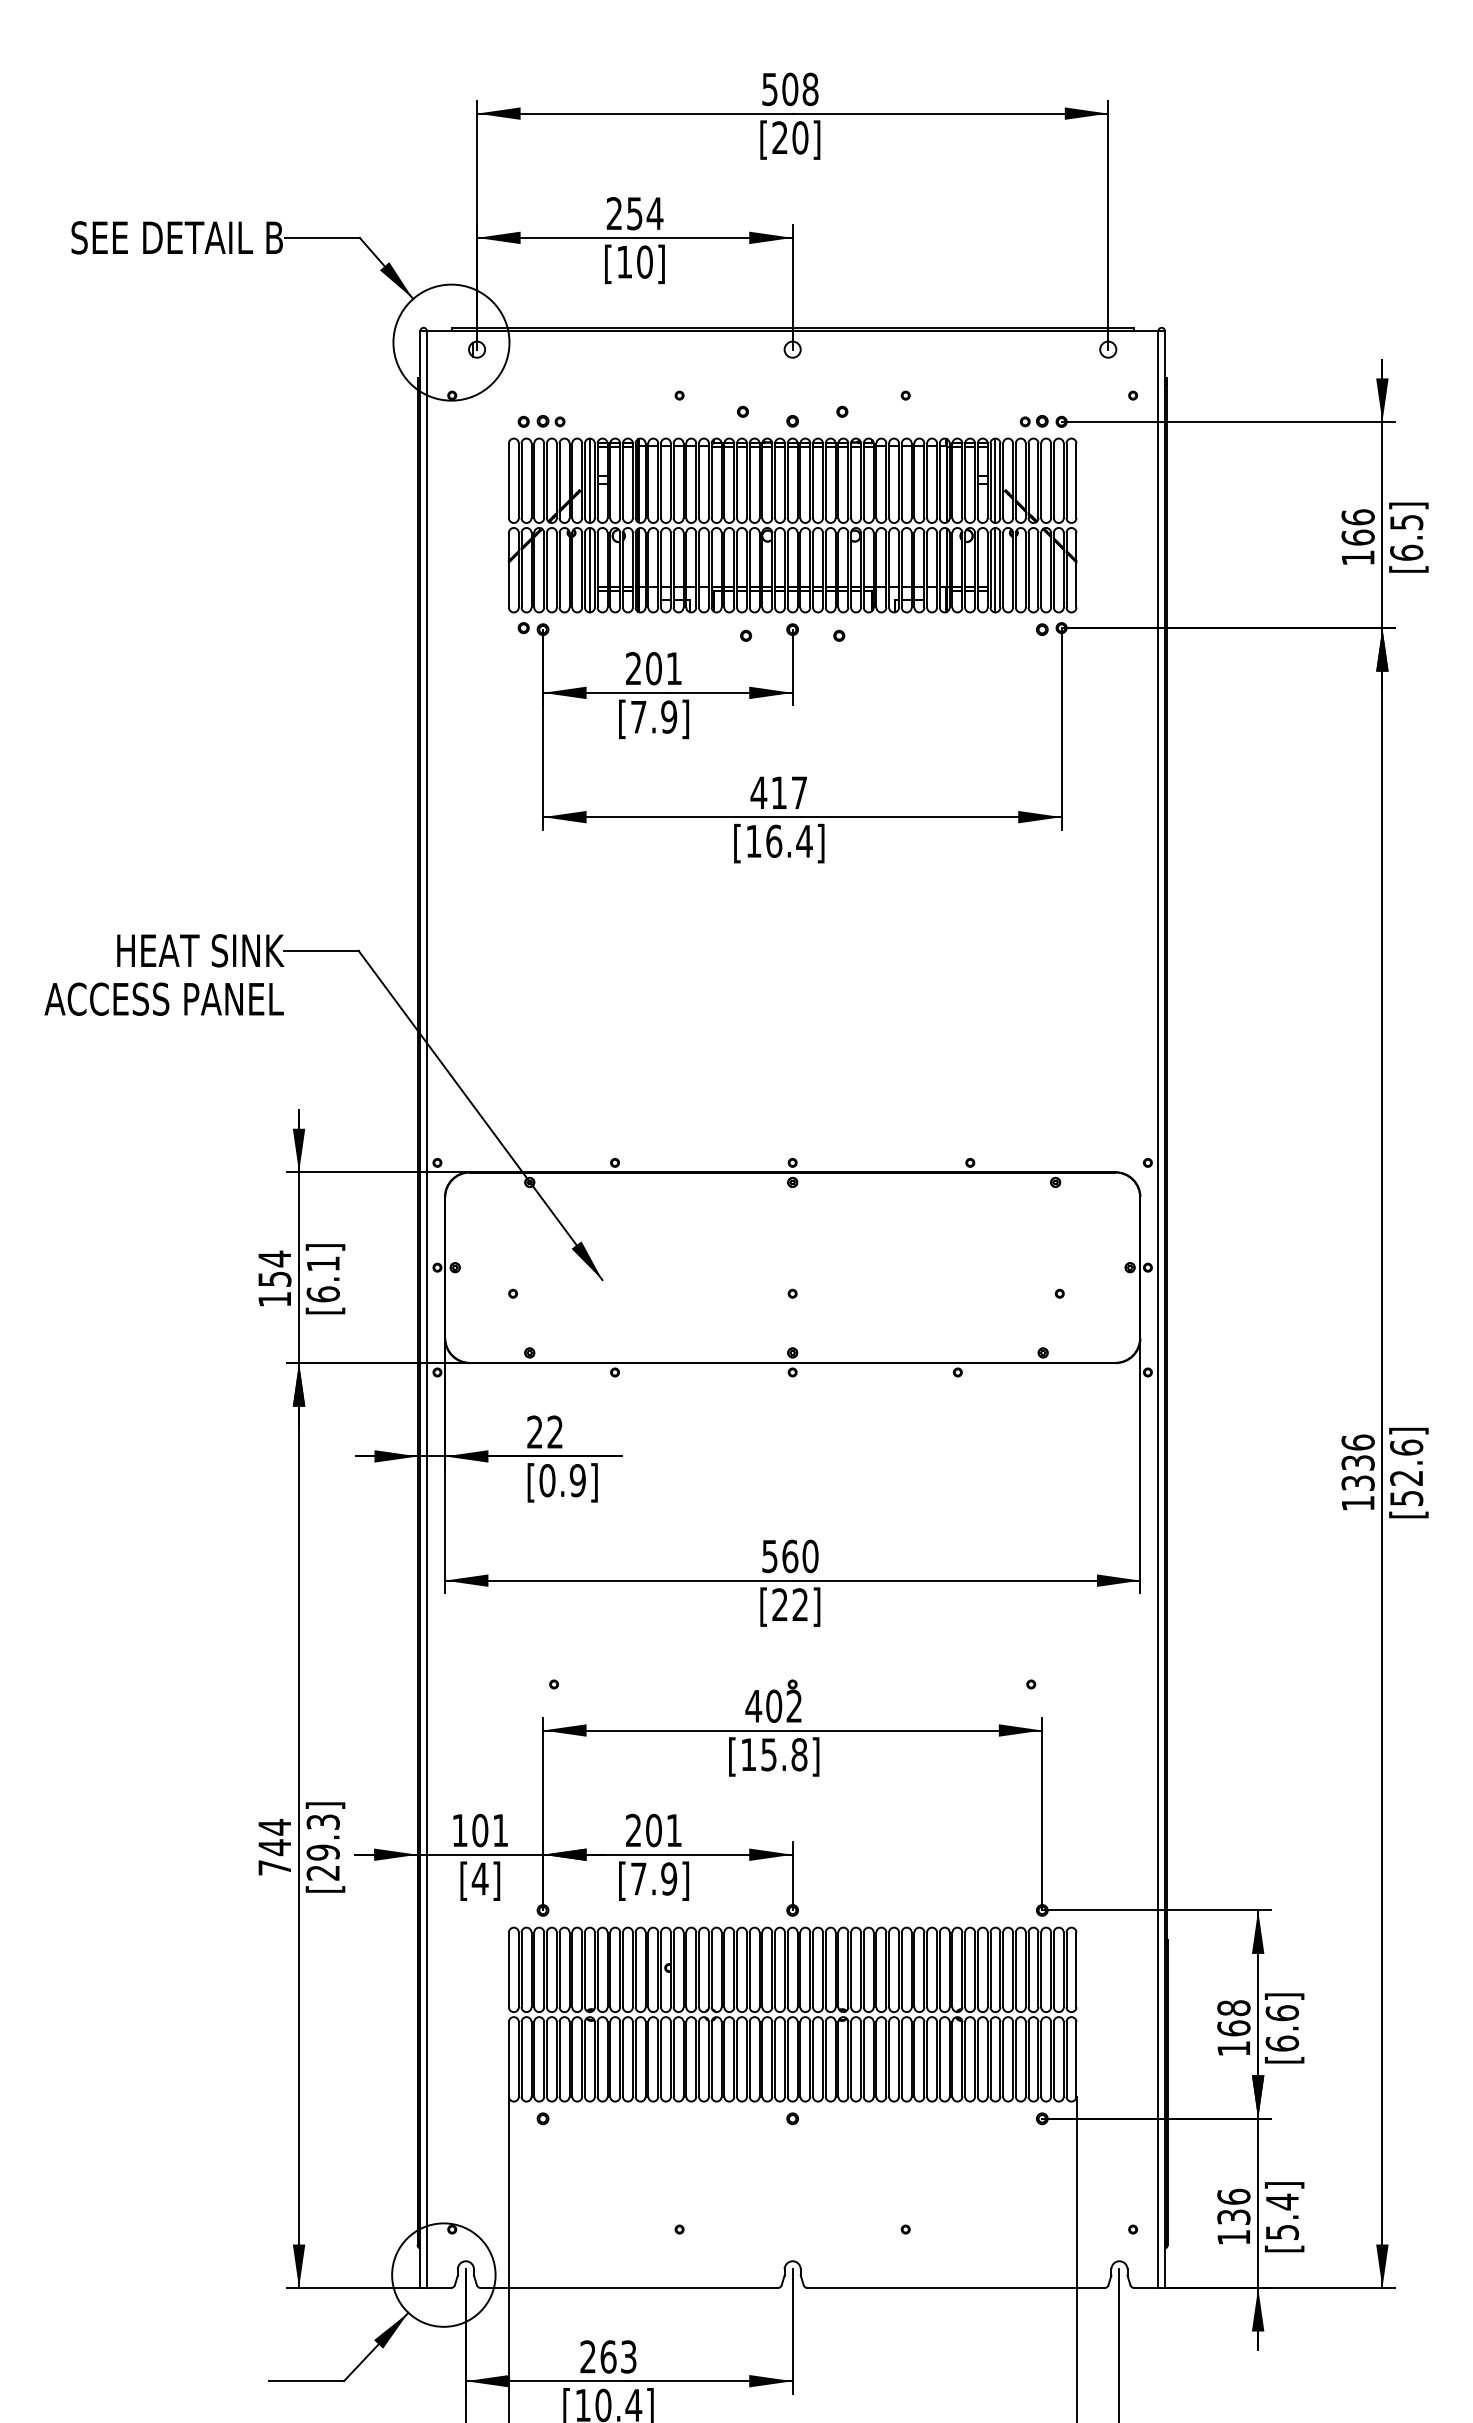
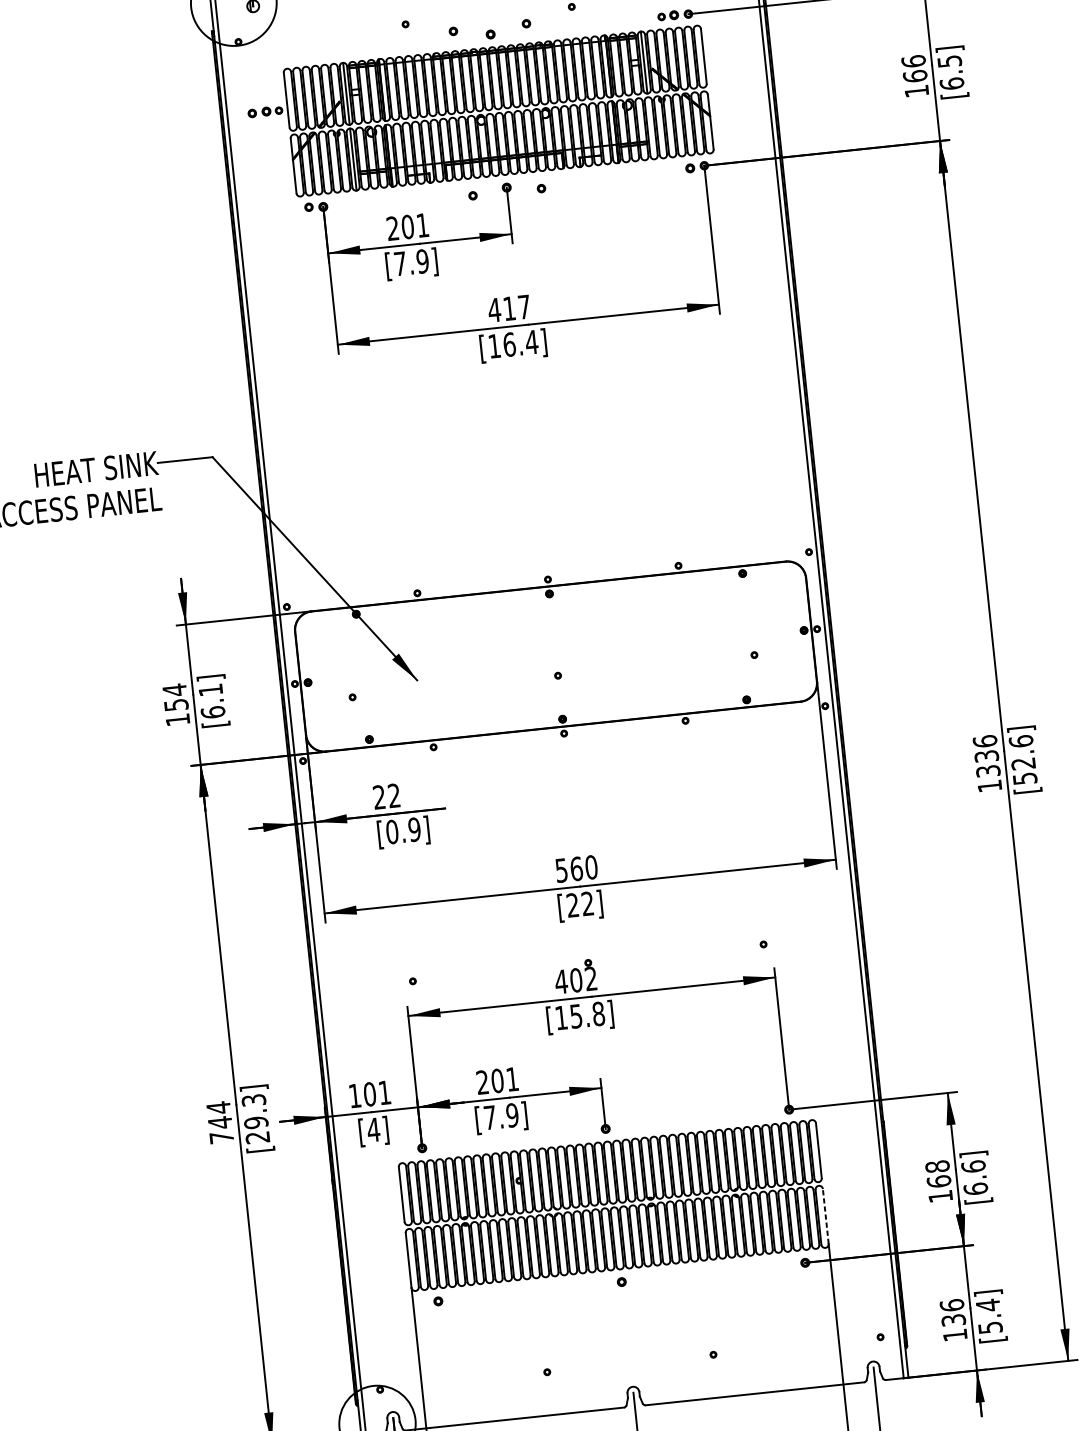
part: (541, 421) -> (265, 111), moved
line: (995, 570) -> (651, 128), removed
line: (1076, 2058) -> (825, 1215), solid -> dashed

